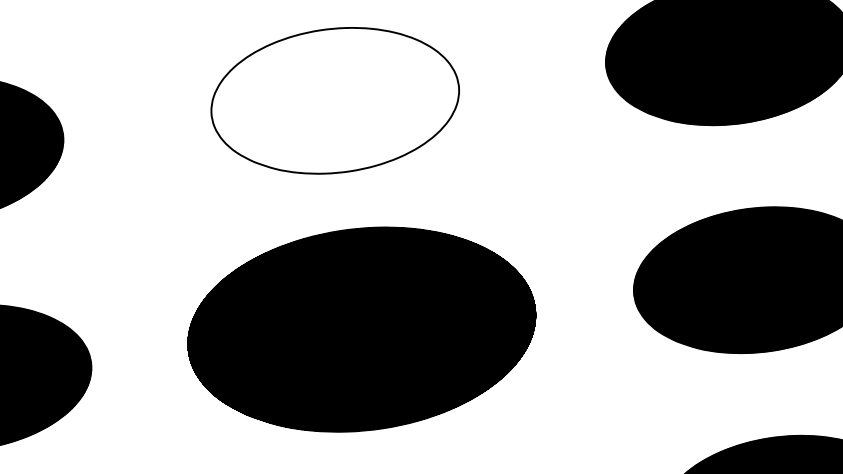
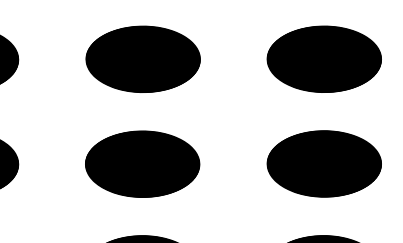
hatch: (333, 101) -> (142, 59), added
part: (361, 327) -> (142, 163), size x0.71

